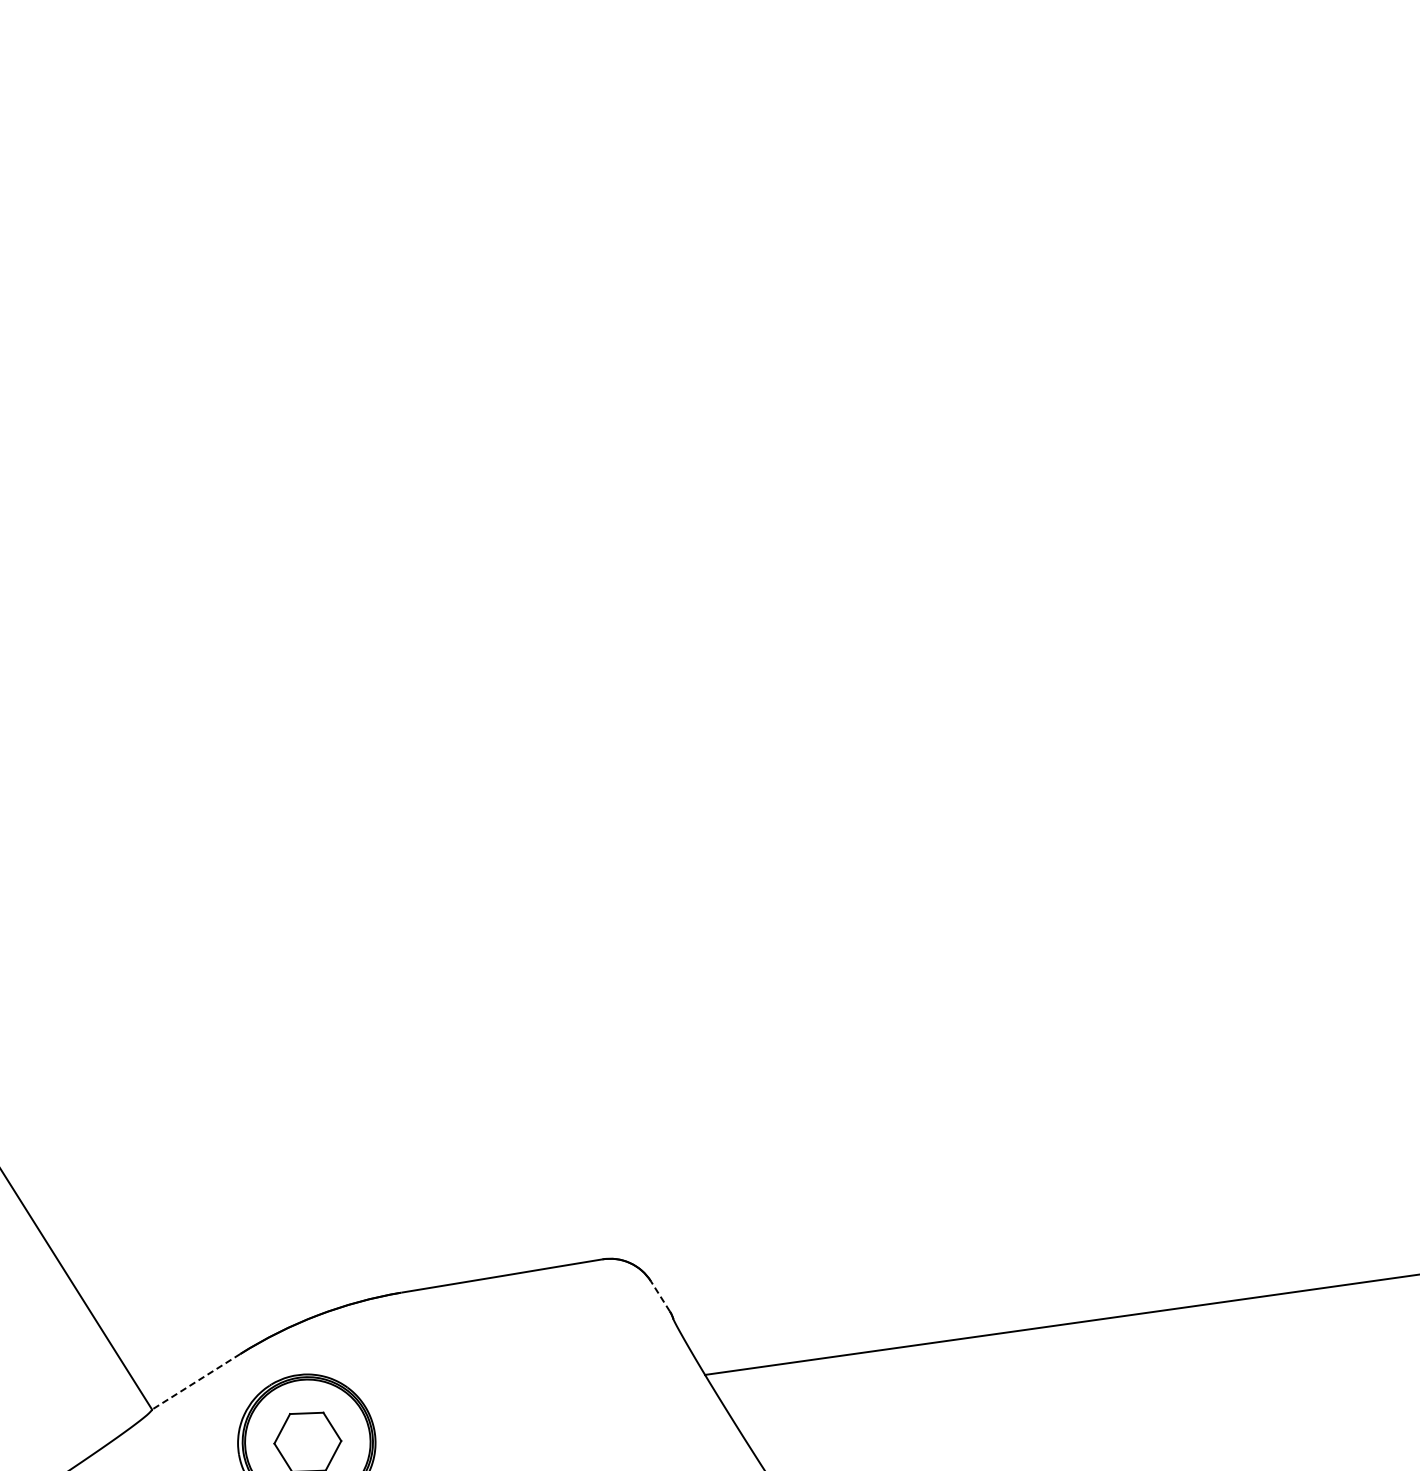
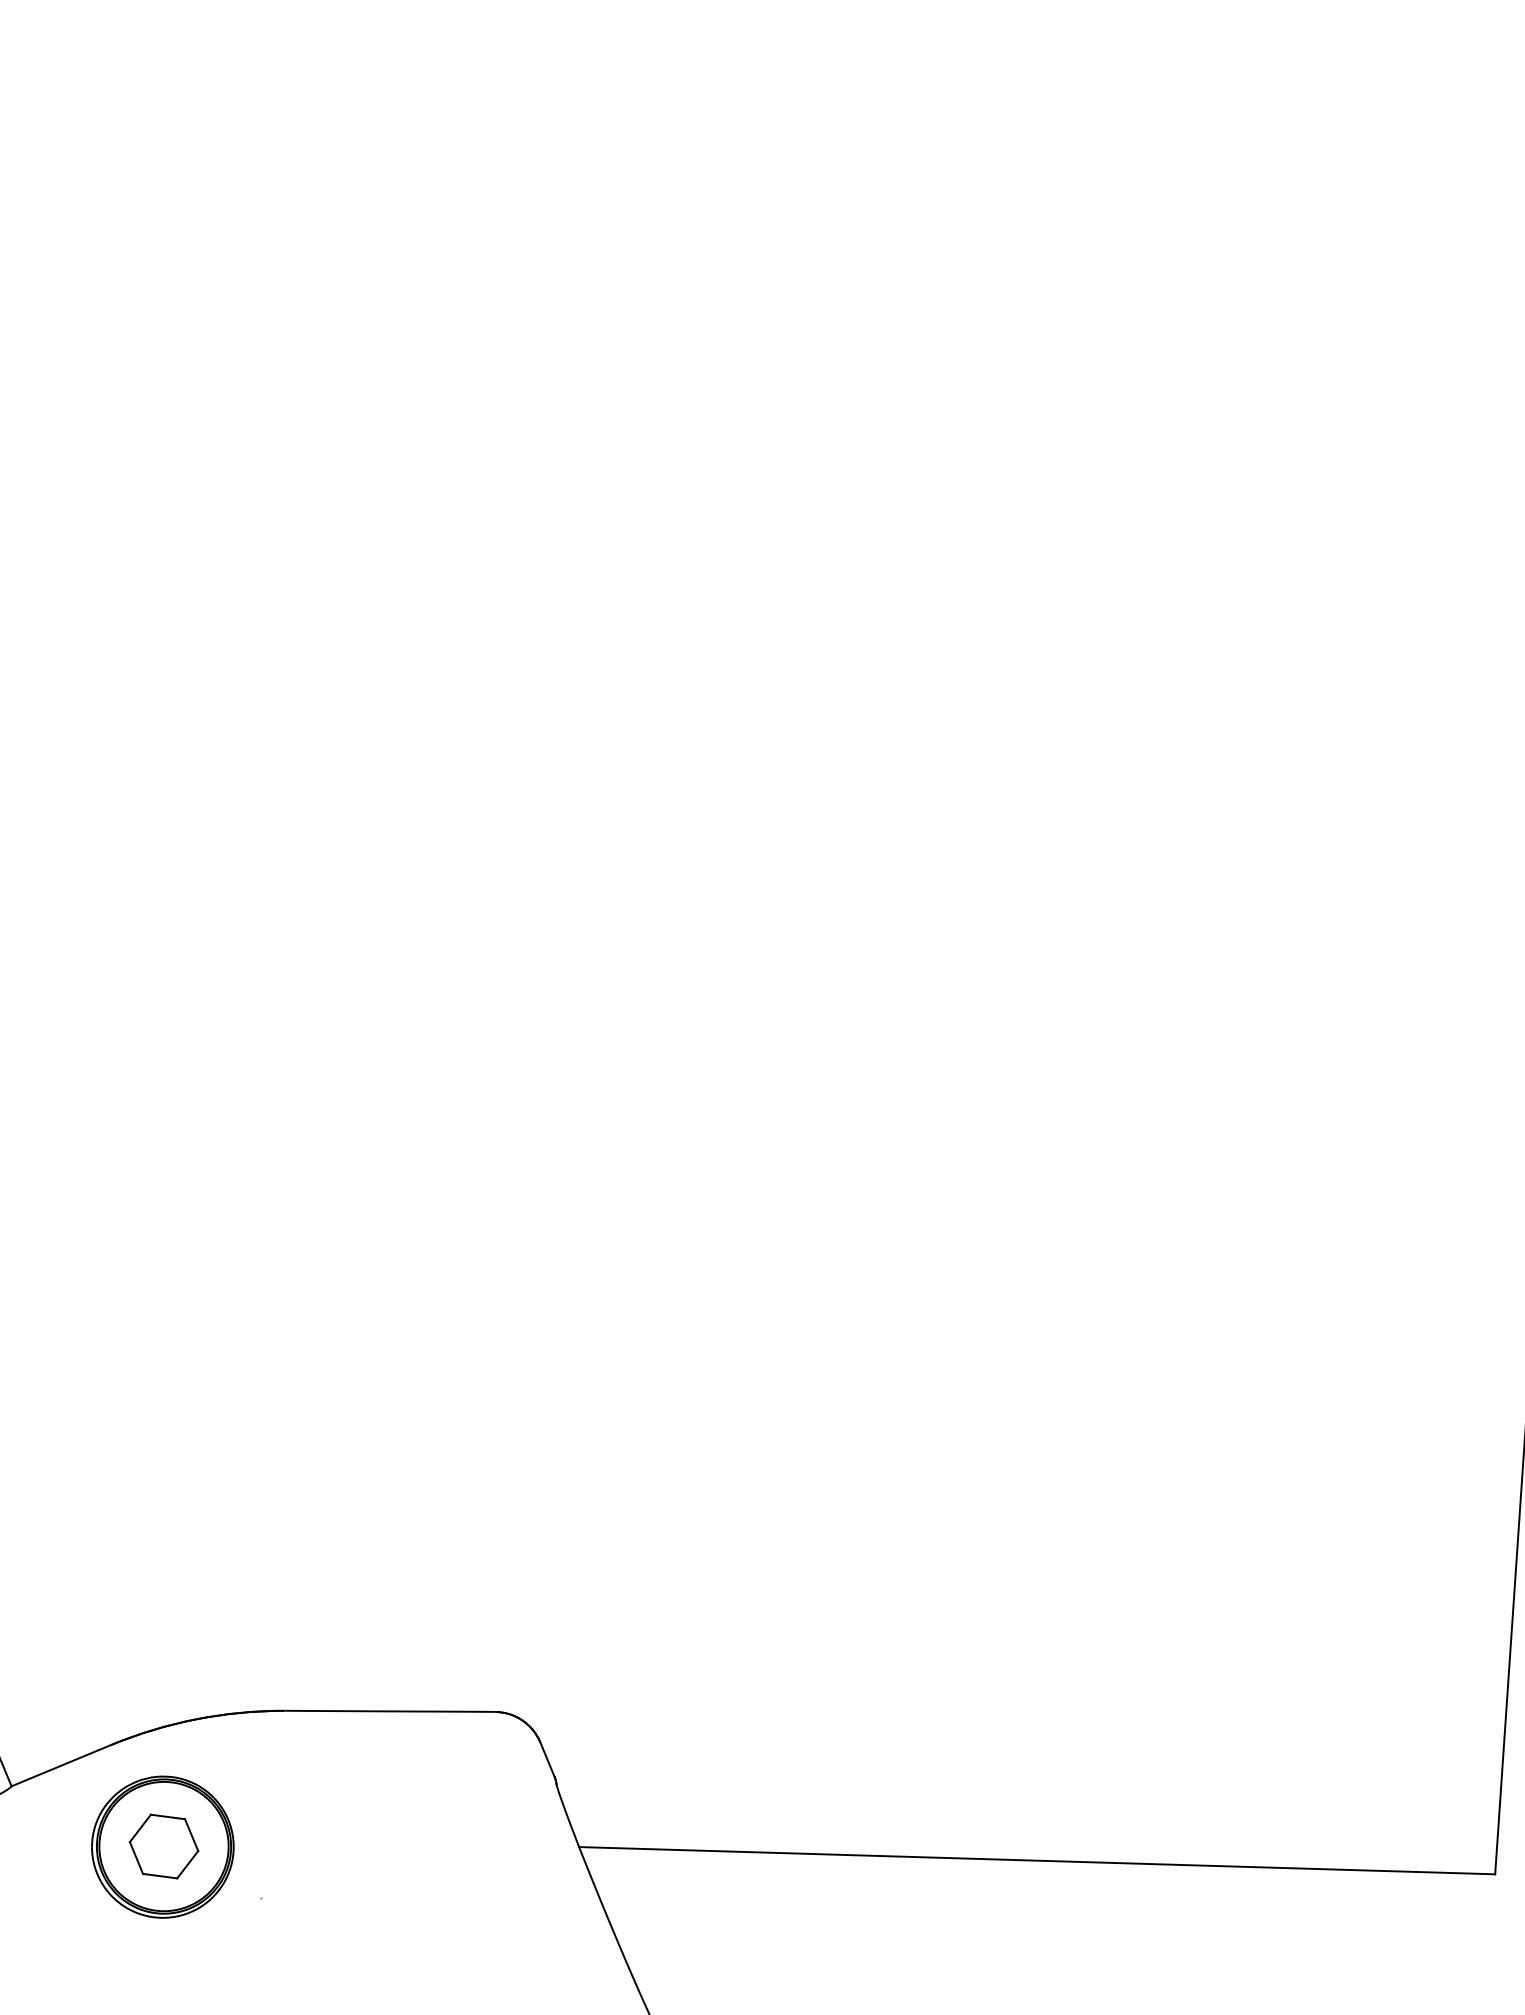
line: (660, 1296) -> (547, 1759), dashed -> solid
line: (196, 1381) -> (61, 1765), dashed -> solid

